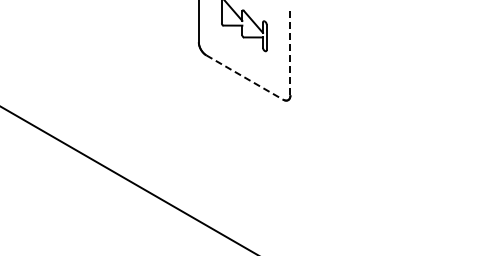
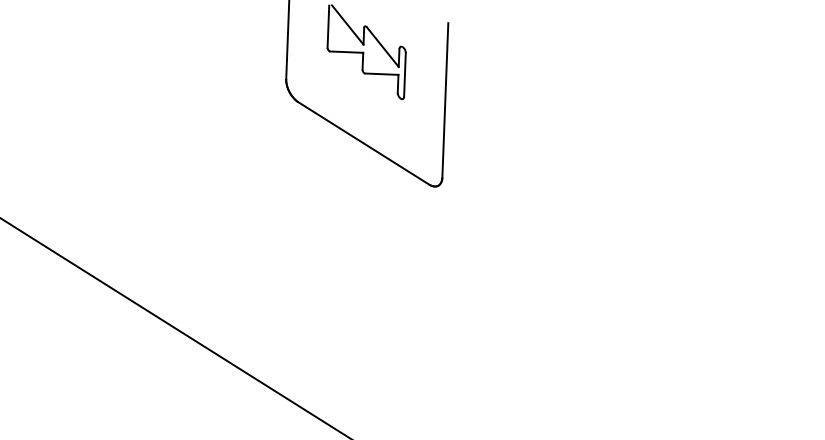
line: (290, 50) -> (445, 99), dashed -> solid
line: (245, 77) -> (365, 143), dashed -> solid

